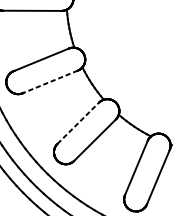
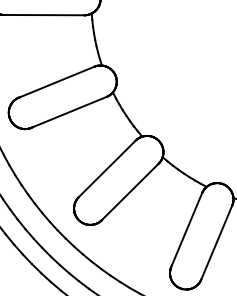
line: (50, 82) -> (69, 112), dashed -> solid
line: (78, 122) -> (107, 168), dashed -> solid

